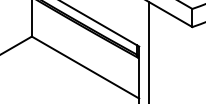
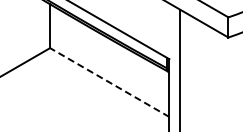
line: (85, 67) -> (109, 82), solid -> dashed

